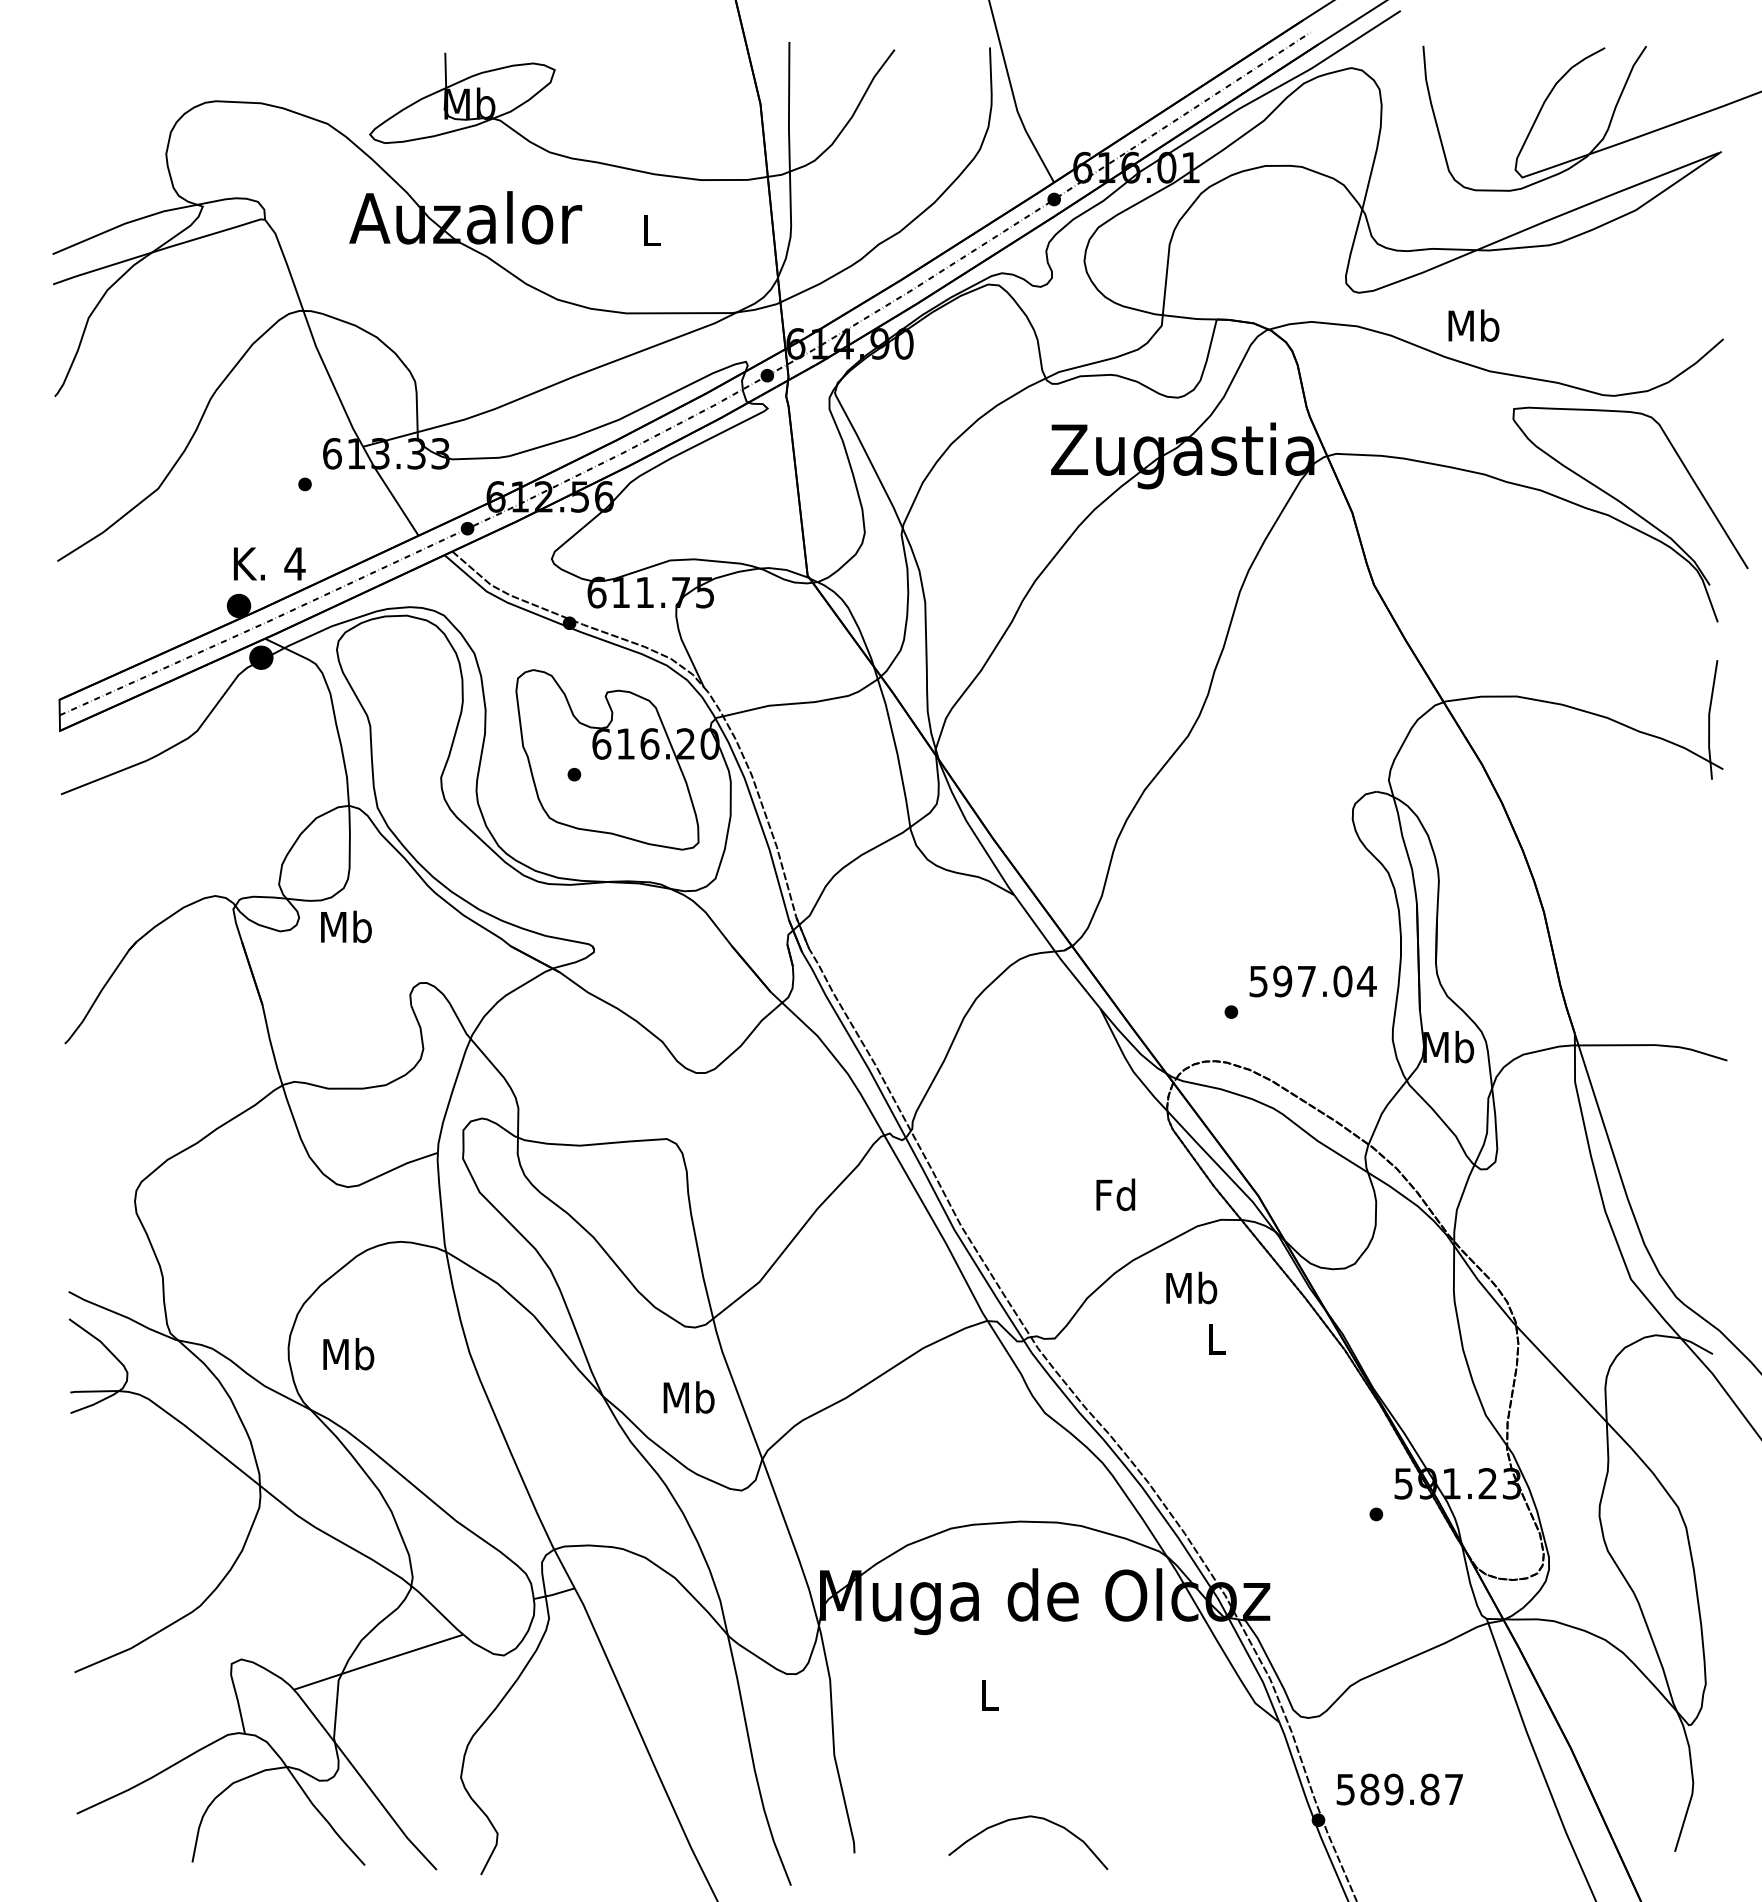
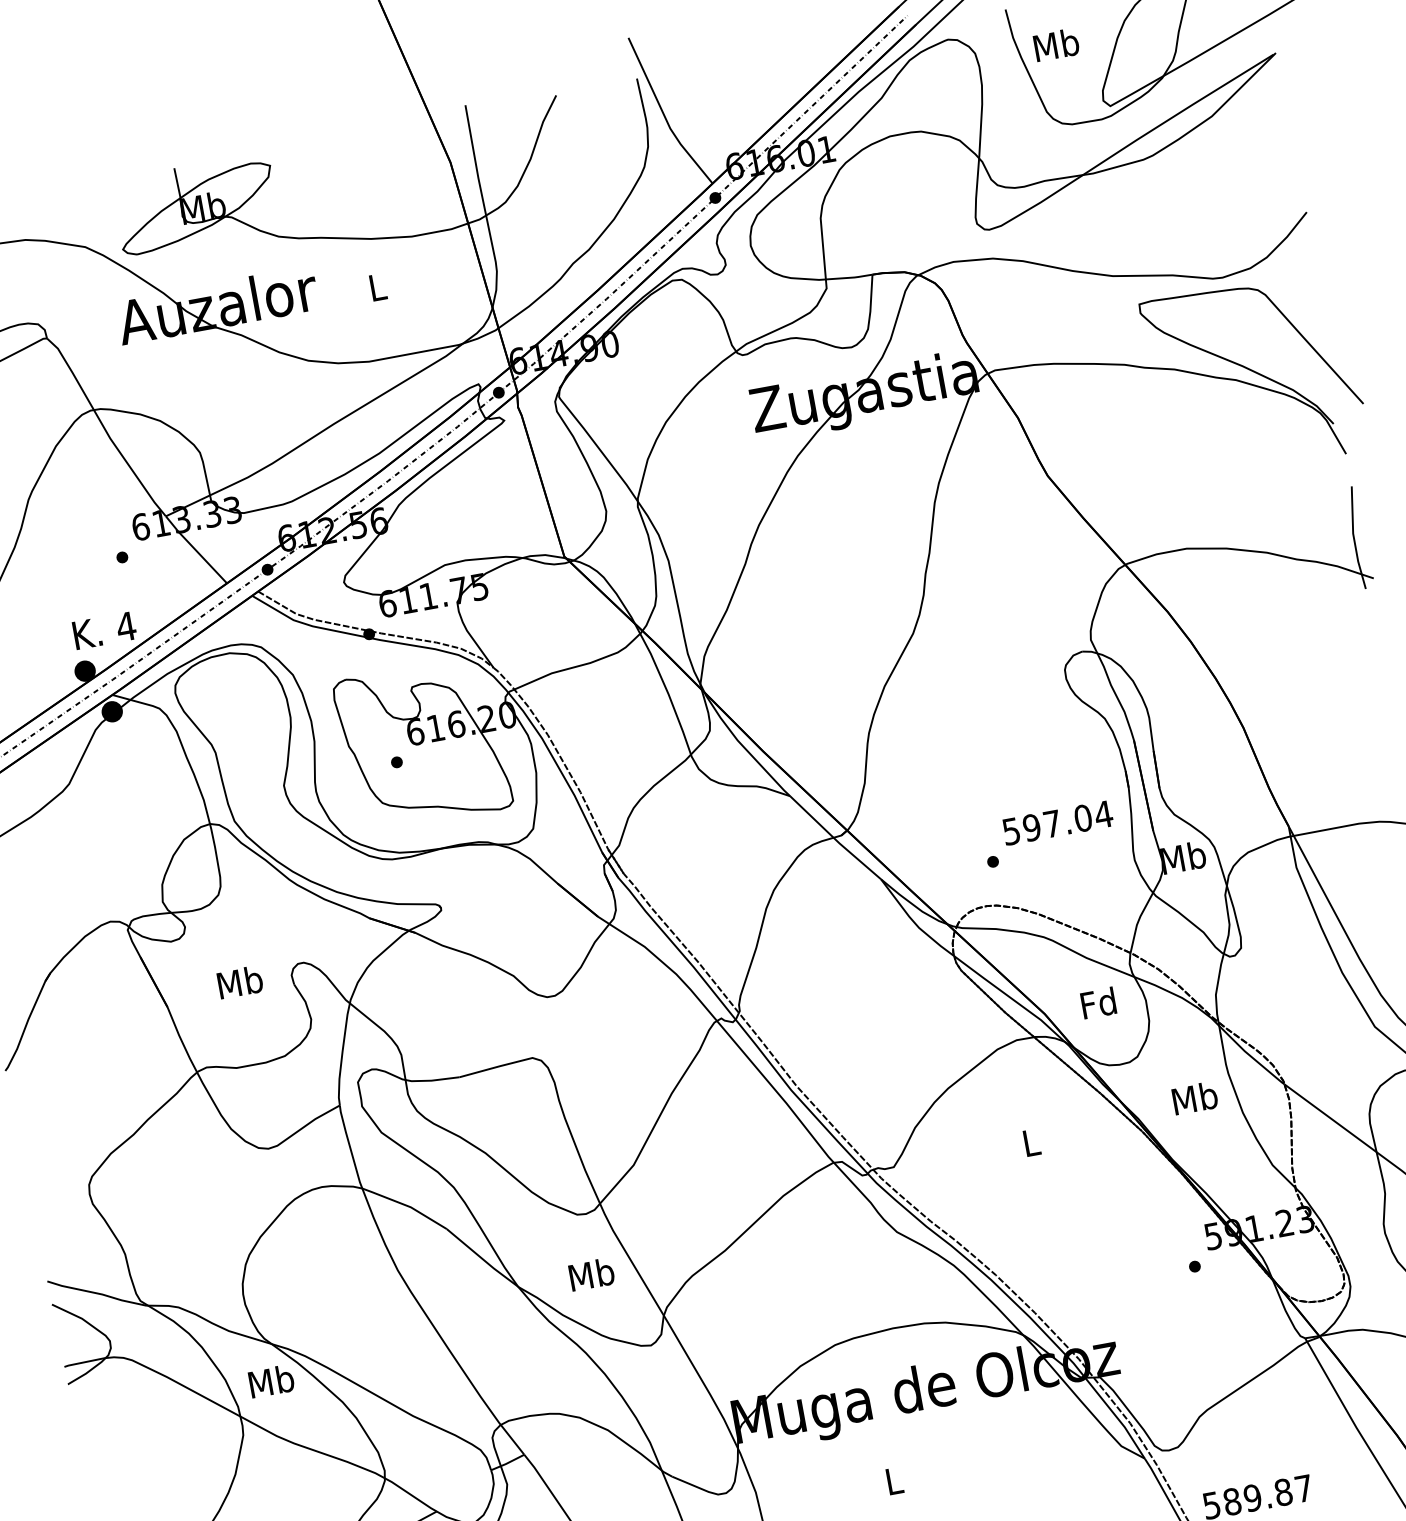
text: (1473, 325) -> (1056, 44), moved
text: (346, 926) -> (240, 981), moved
text: (1115, 1194) -> (1098, 1002), moved
text: (1191, 1287) -> (1194, 1097), moved
text: (348, 1354) -> (271, 1381), moved

